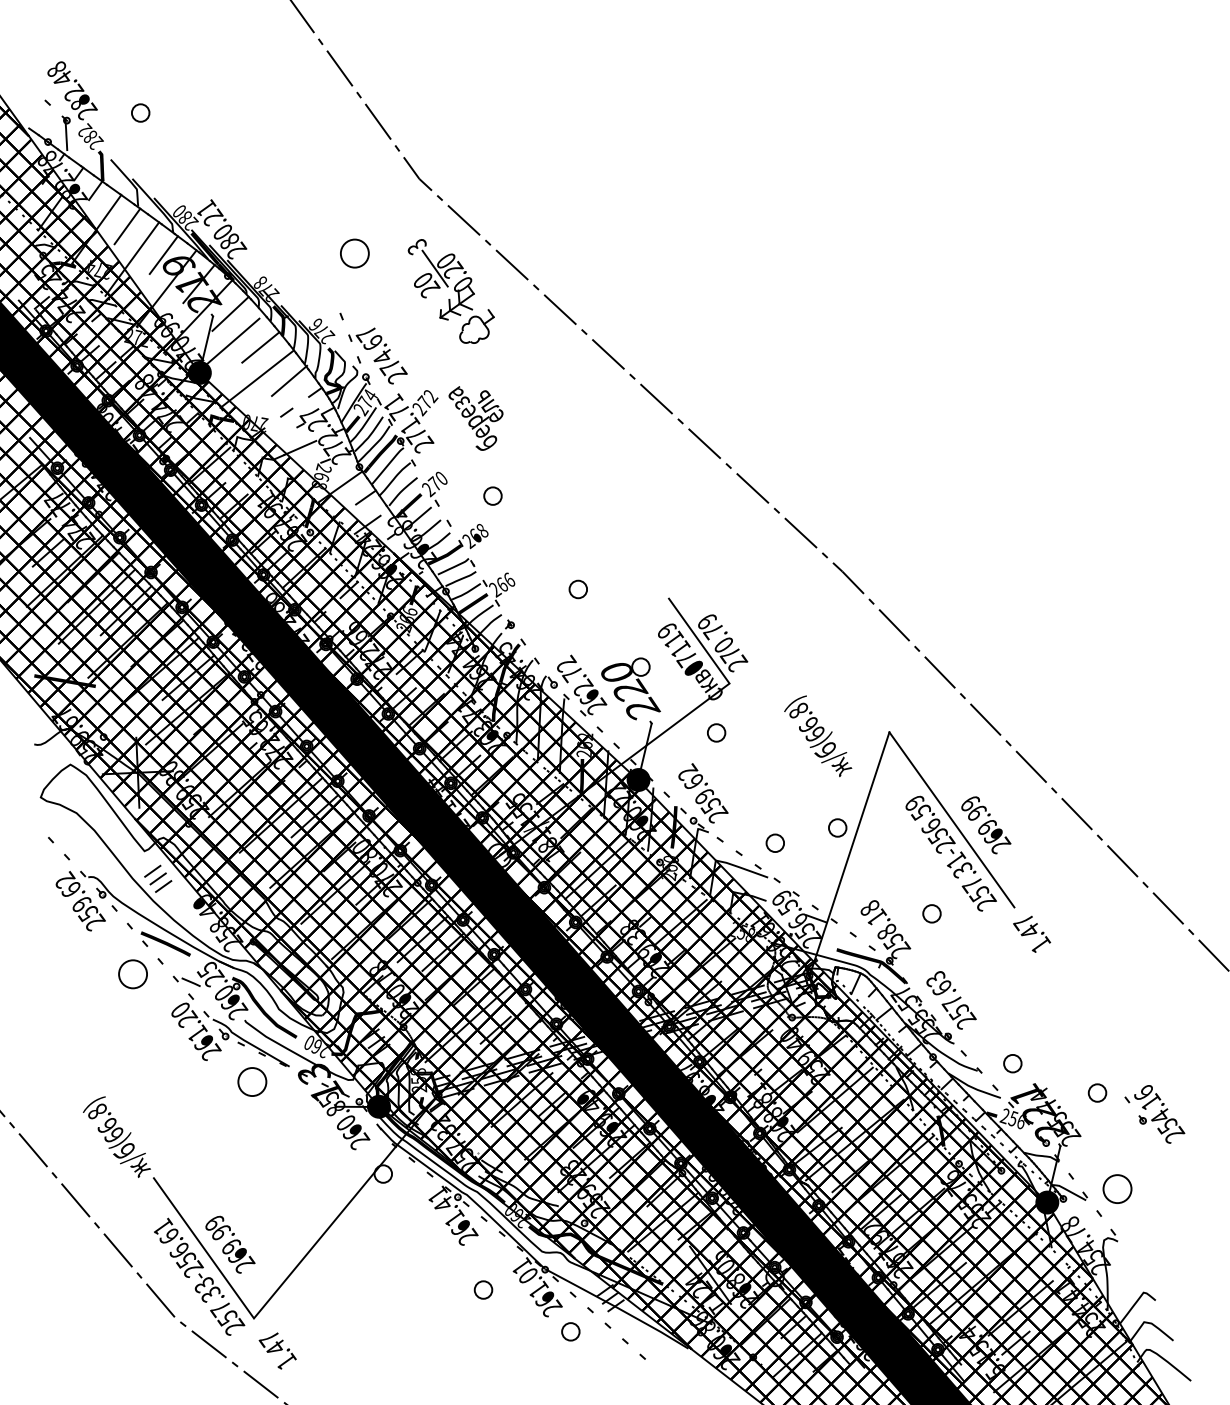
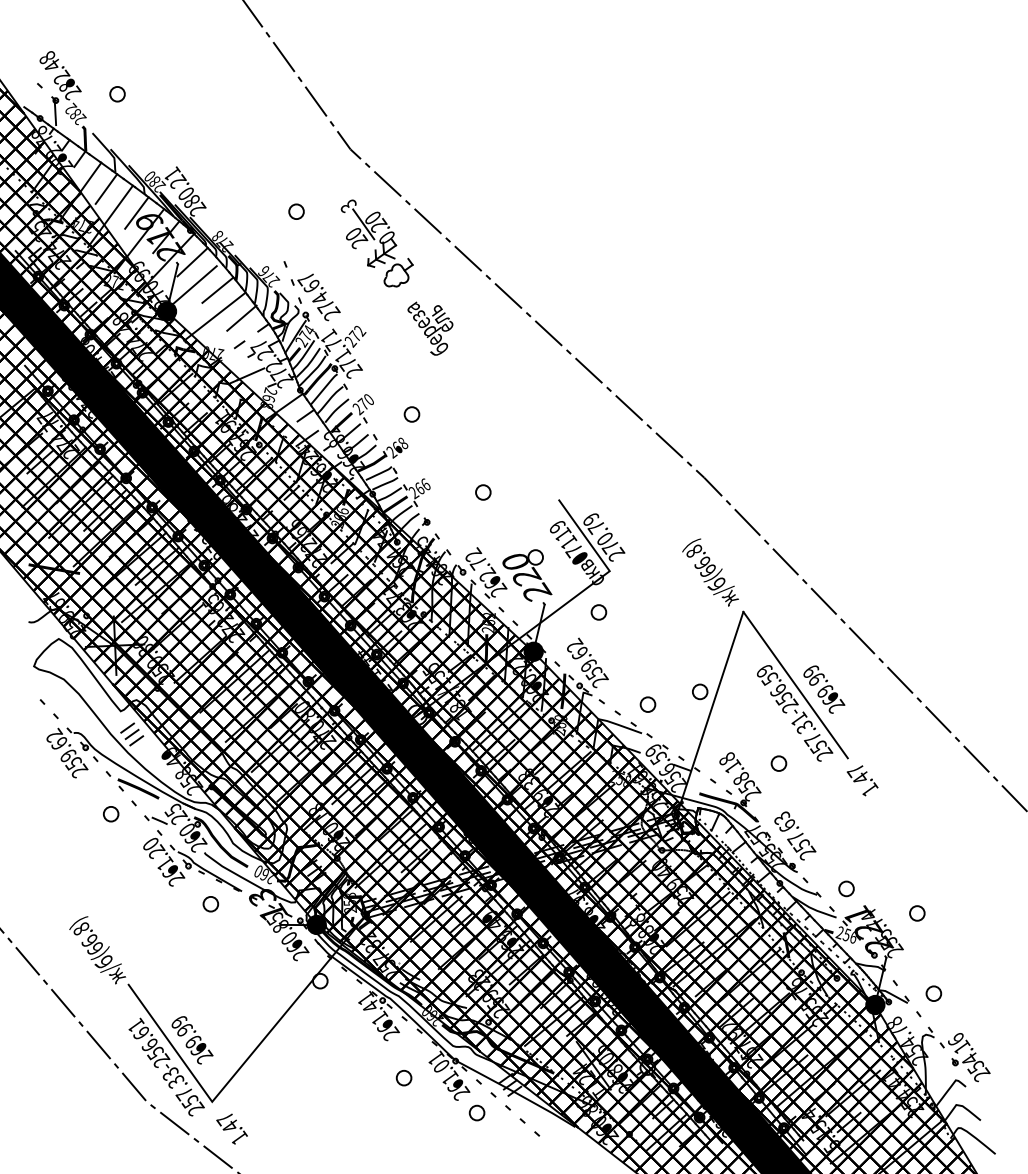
circle: (354, 253) -> (296, 211), size x0.62
text: (475, 418) -> (429, 328), moved
text: (818, 736) -> (710, 572), moved
circle: (132, 974) -> (110, 814), size x0.62
circle: (252, 1081) -> (210, 903), size x0.62
part: (1154, 1114) -> (964, 1057), moved
circle: (1116, 1188) -> (933, 993), size x0.62

